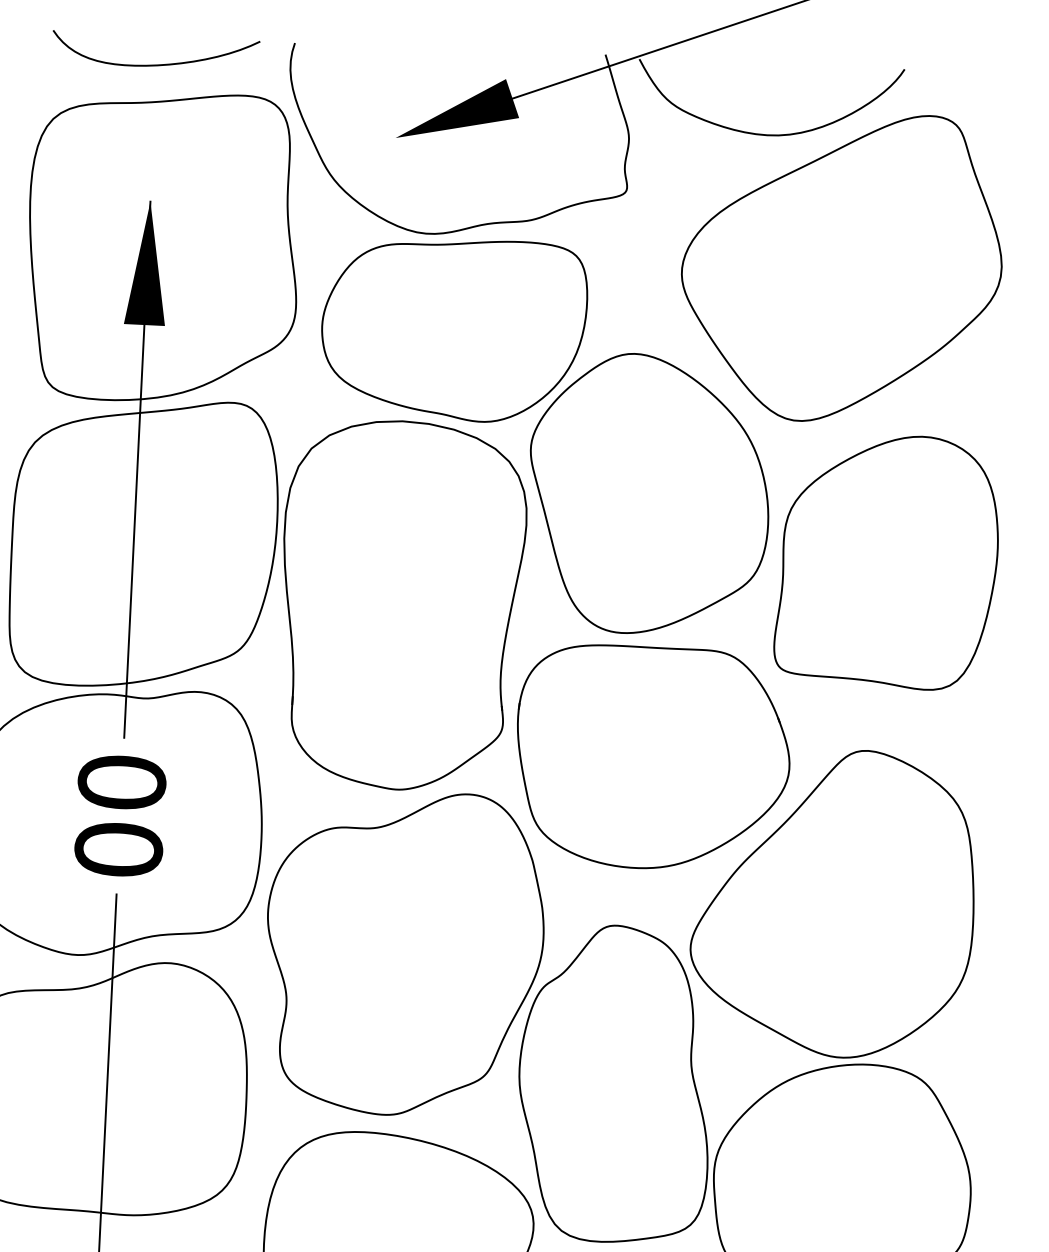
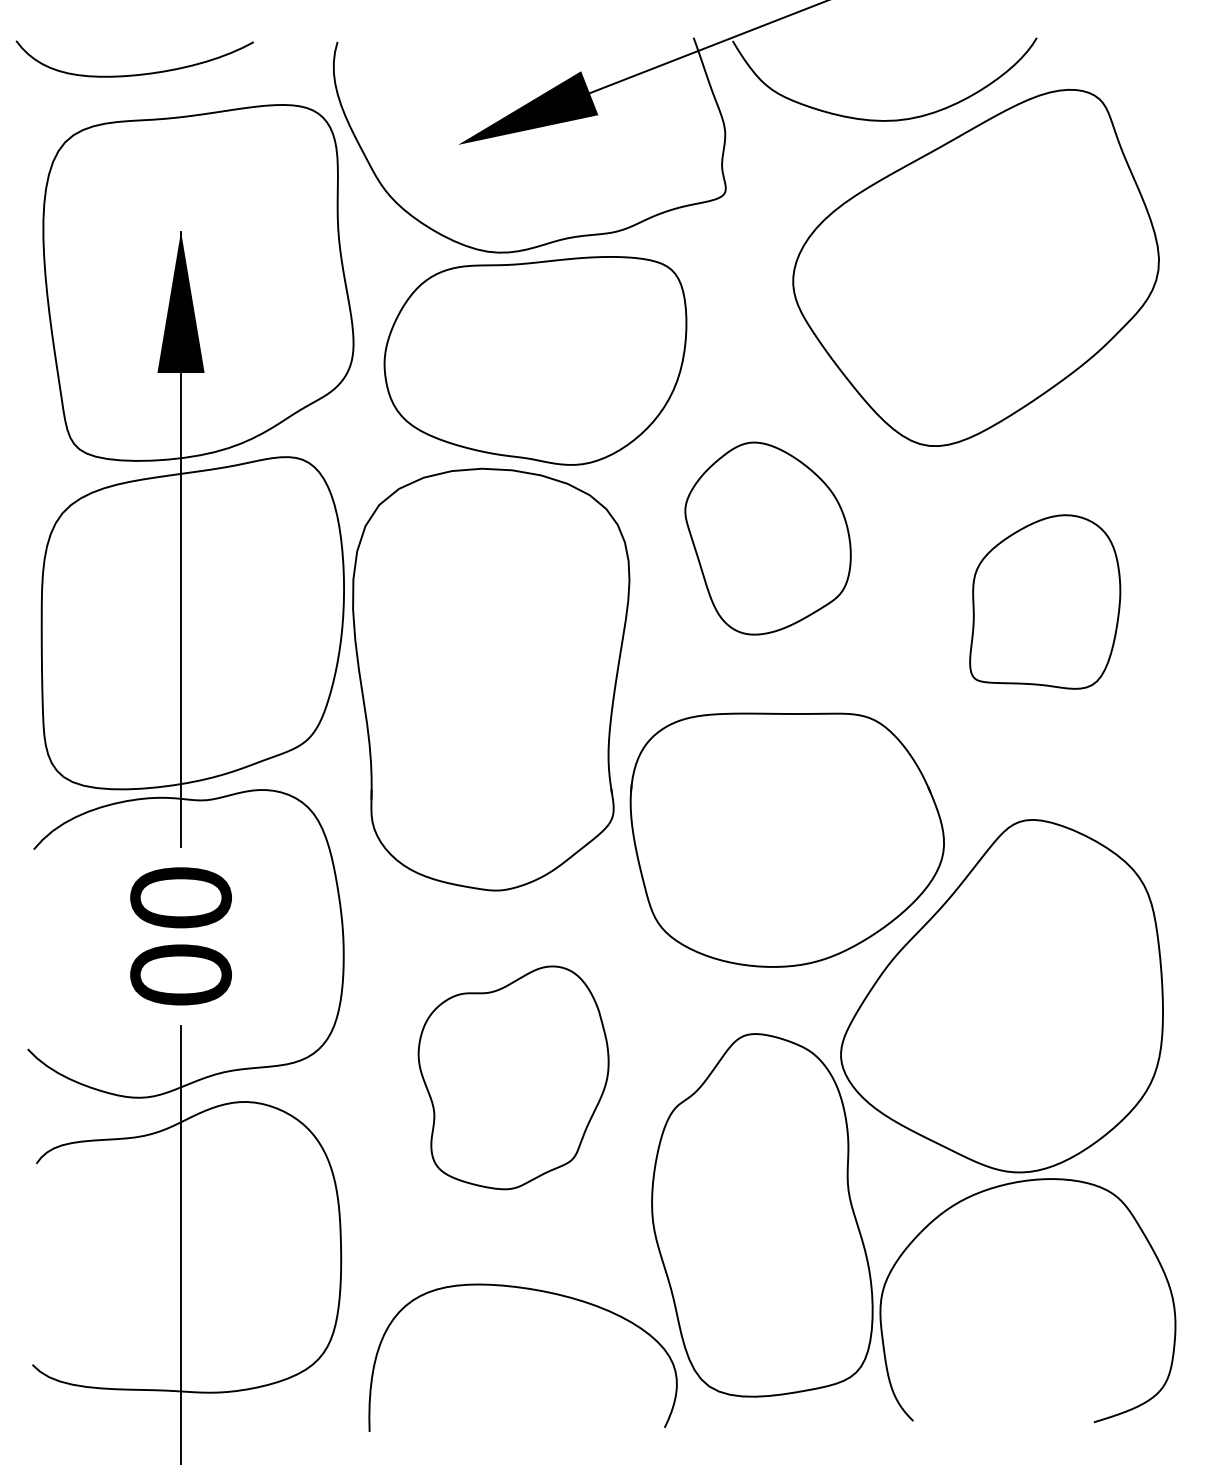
curve: (154, 64) -> (134, 74), moved
part: (648, 494) -> (767, 538), size x0.6
part: (888, 561) -> (1045, 601), size x0.6
part: (404, 953) -> (513, 1077), size x0.6

